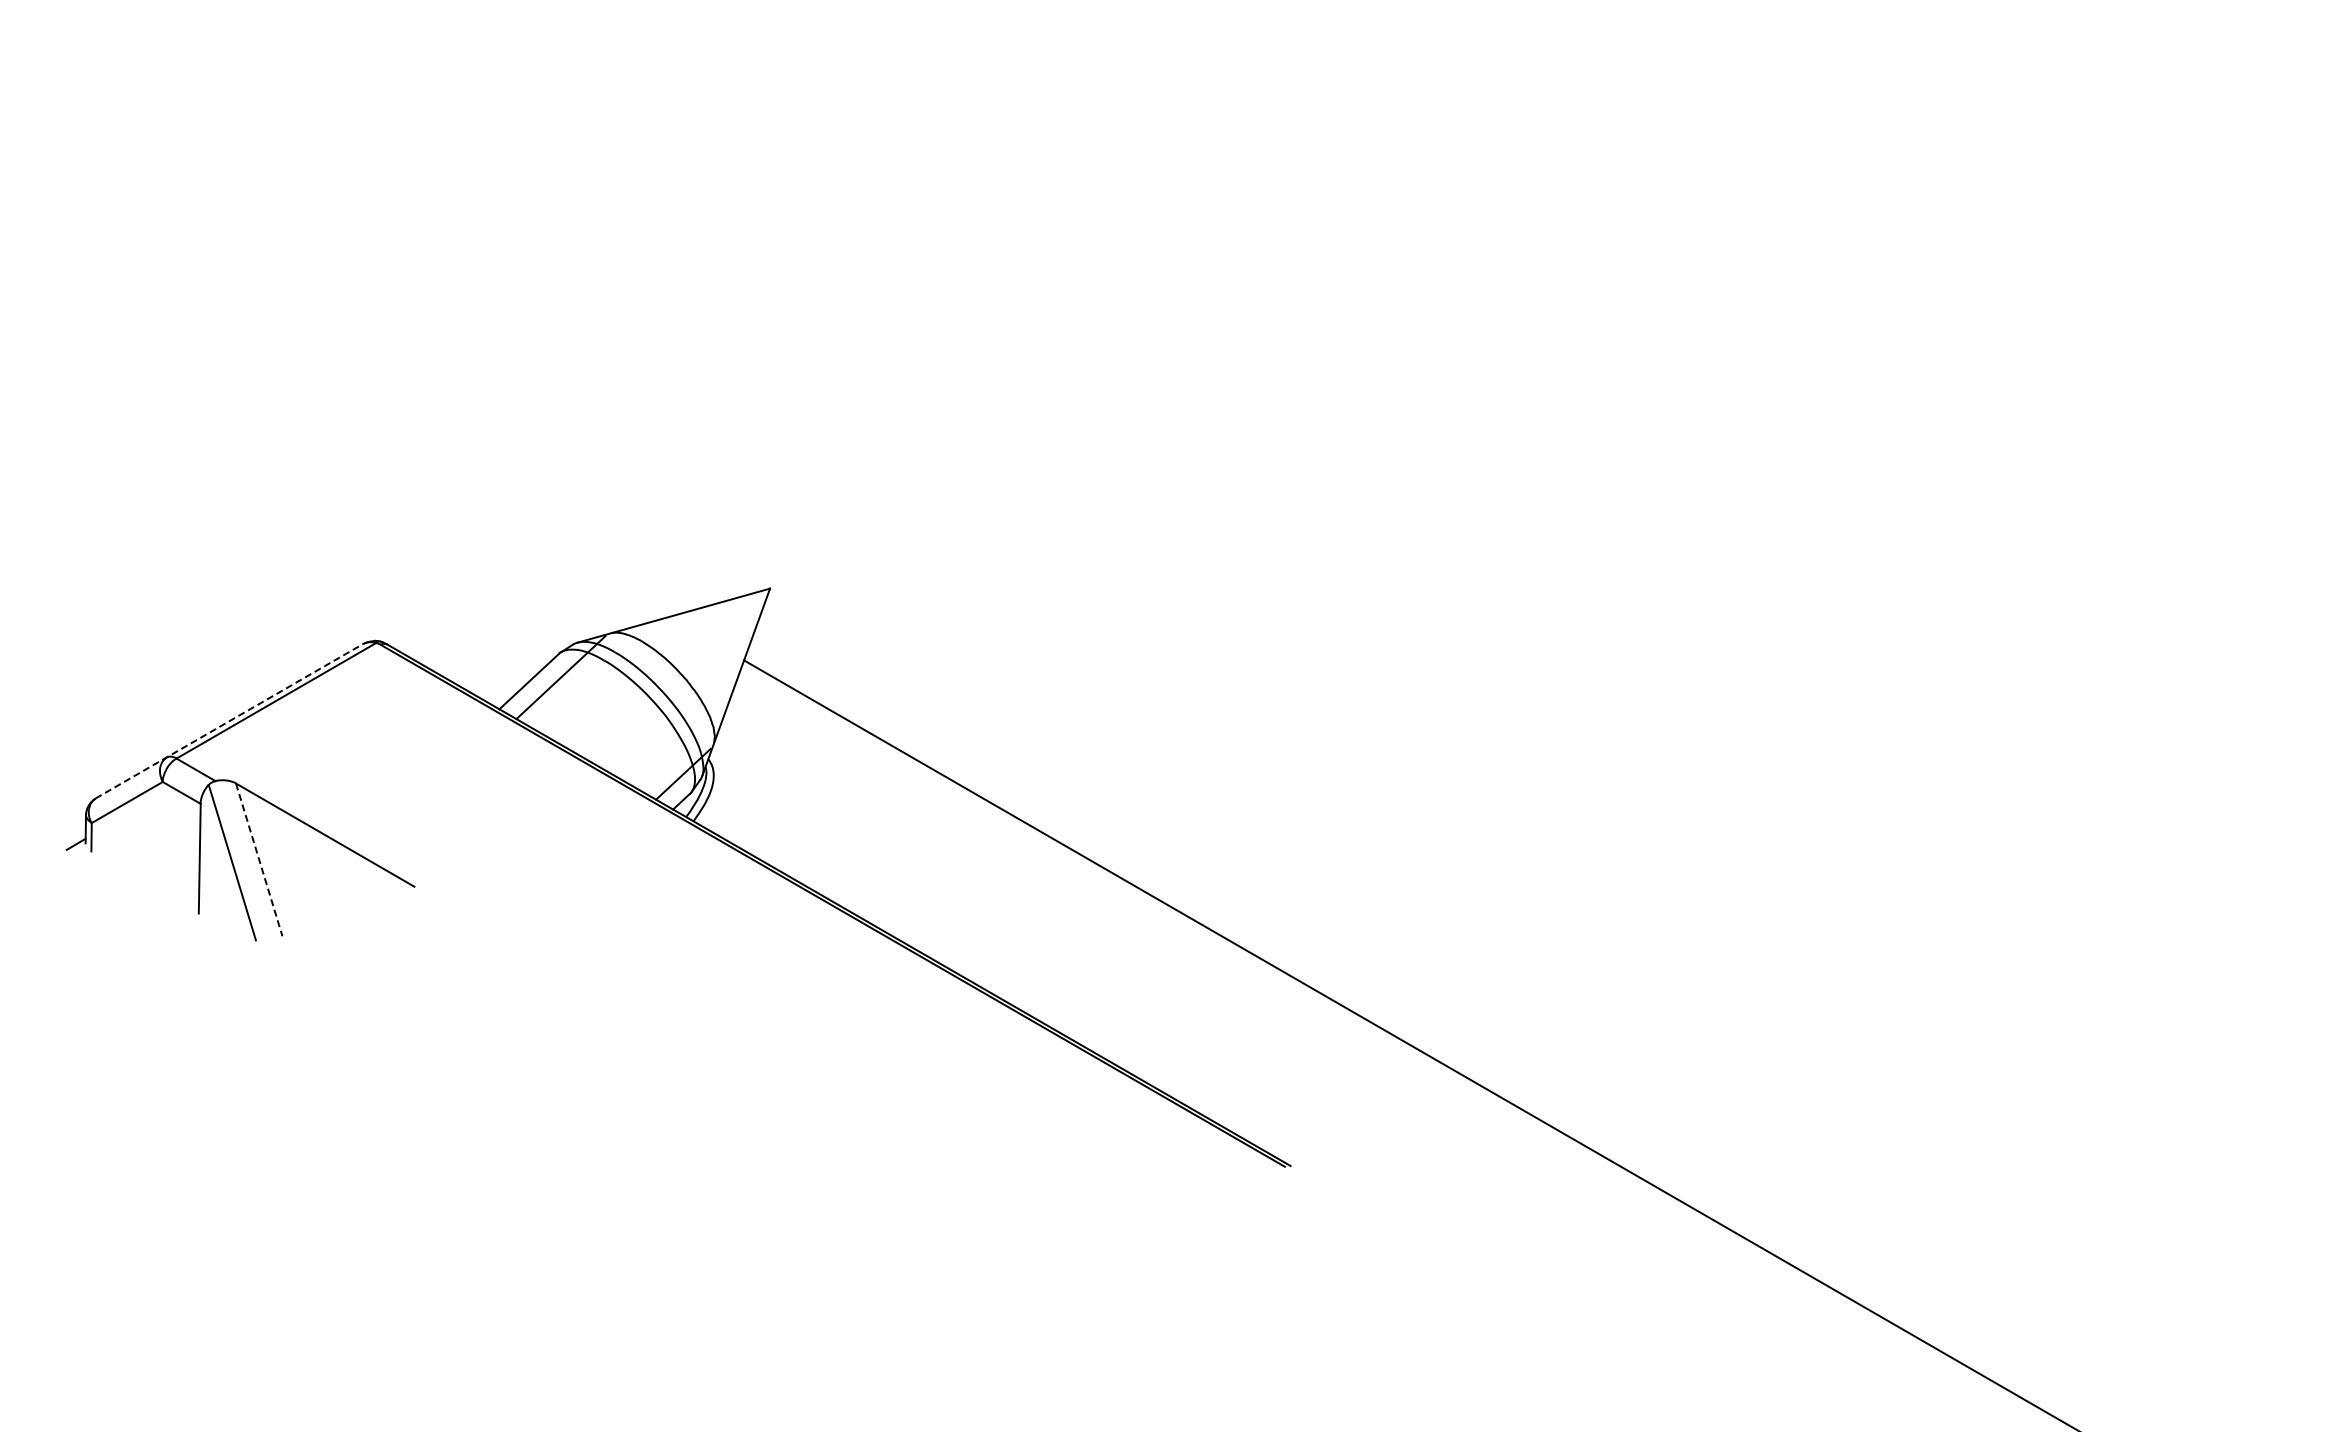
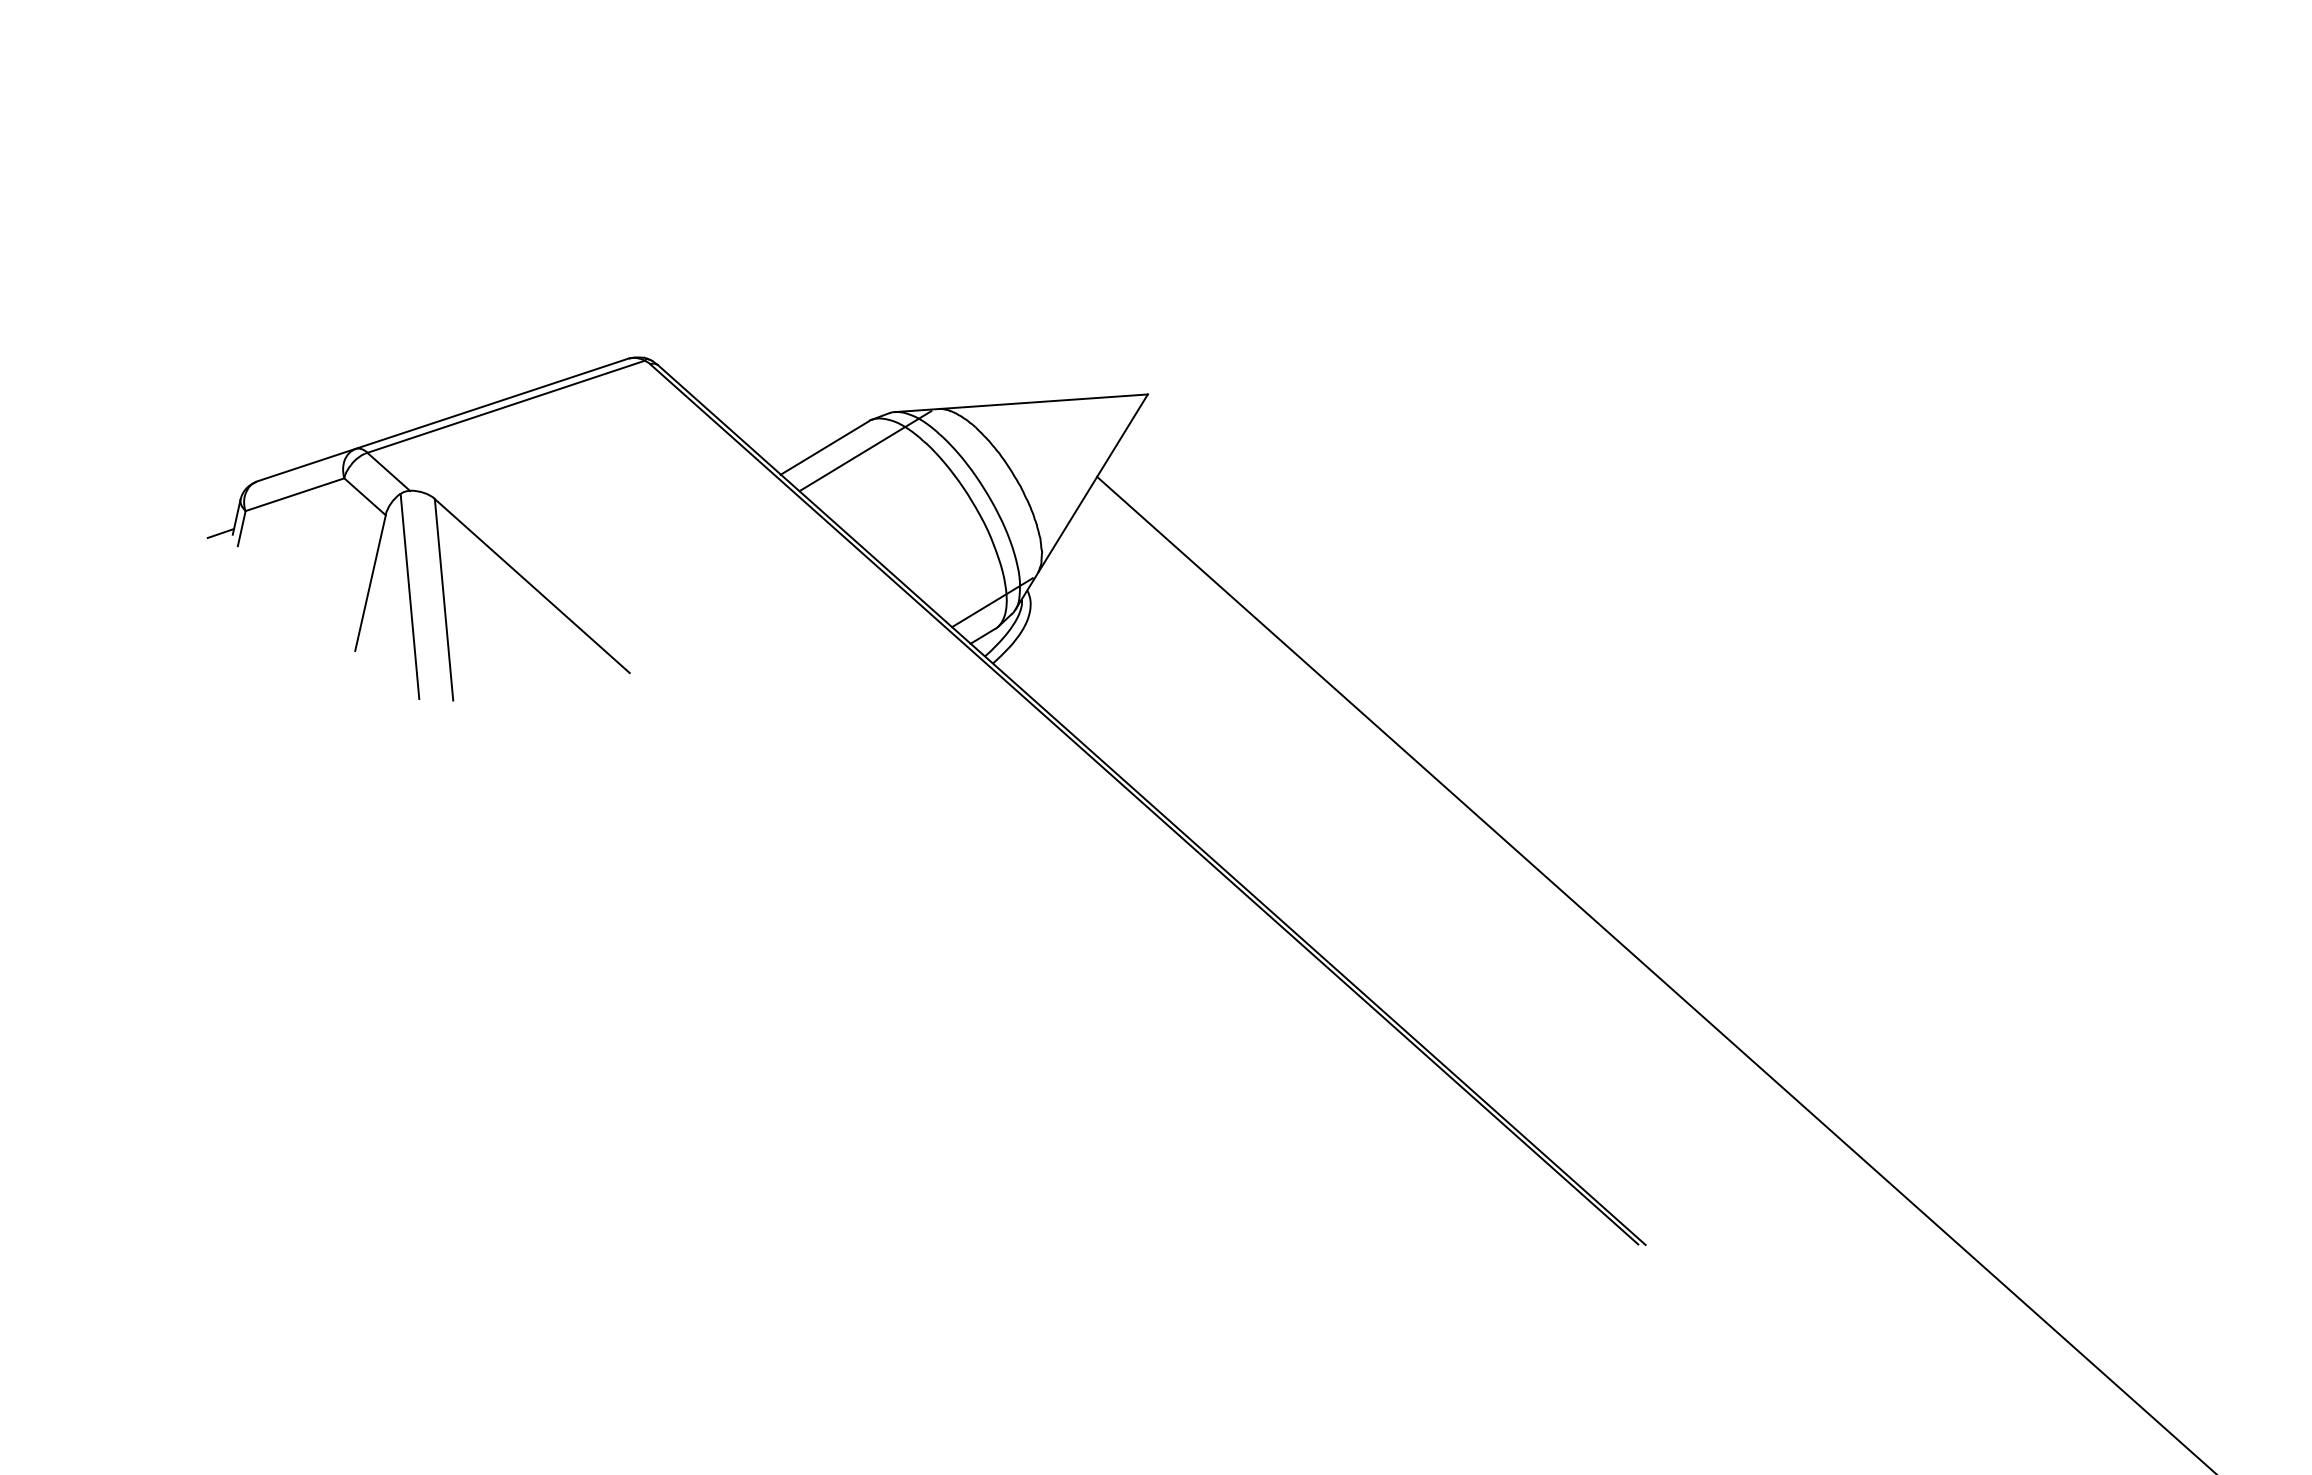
line: (229, 721) -> (442, 420), dashed -> solid
line: (259, 859) -> (444, 599), dashed -> solid

